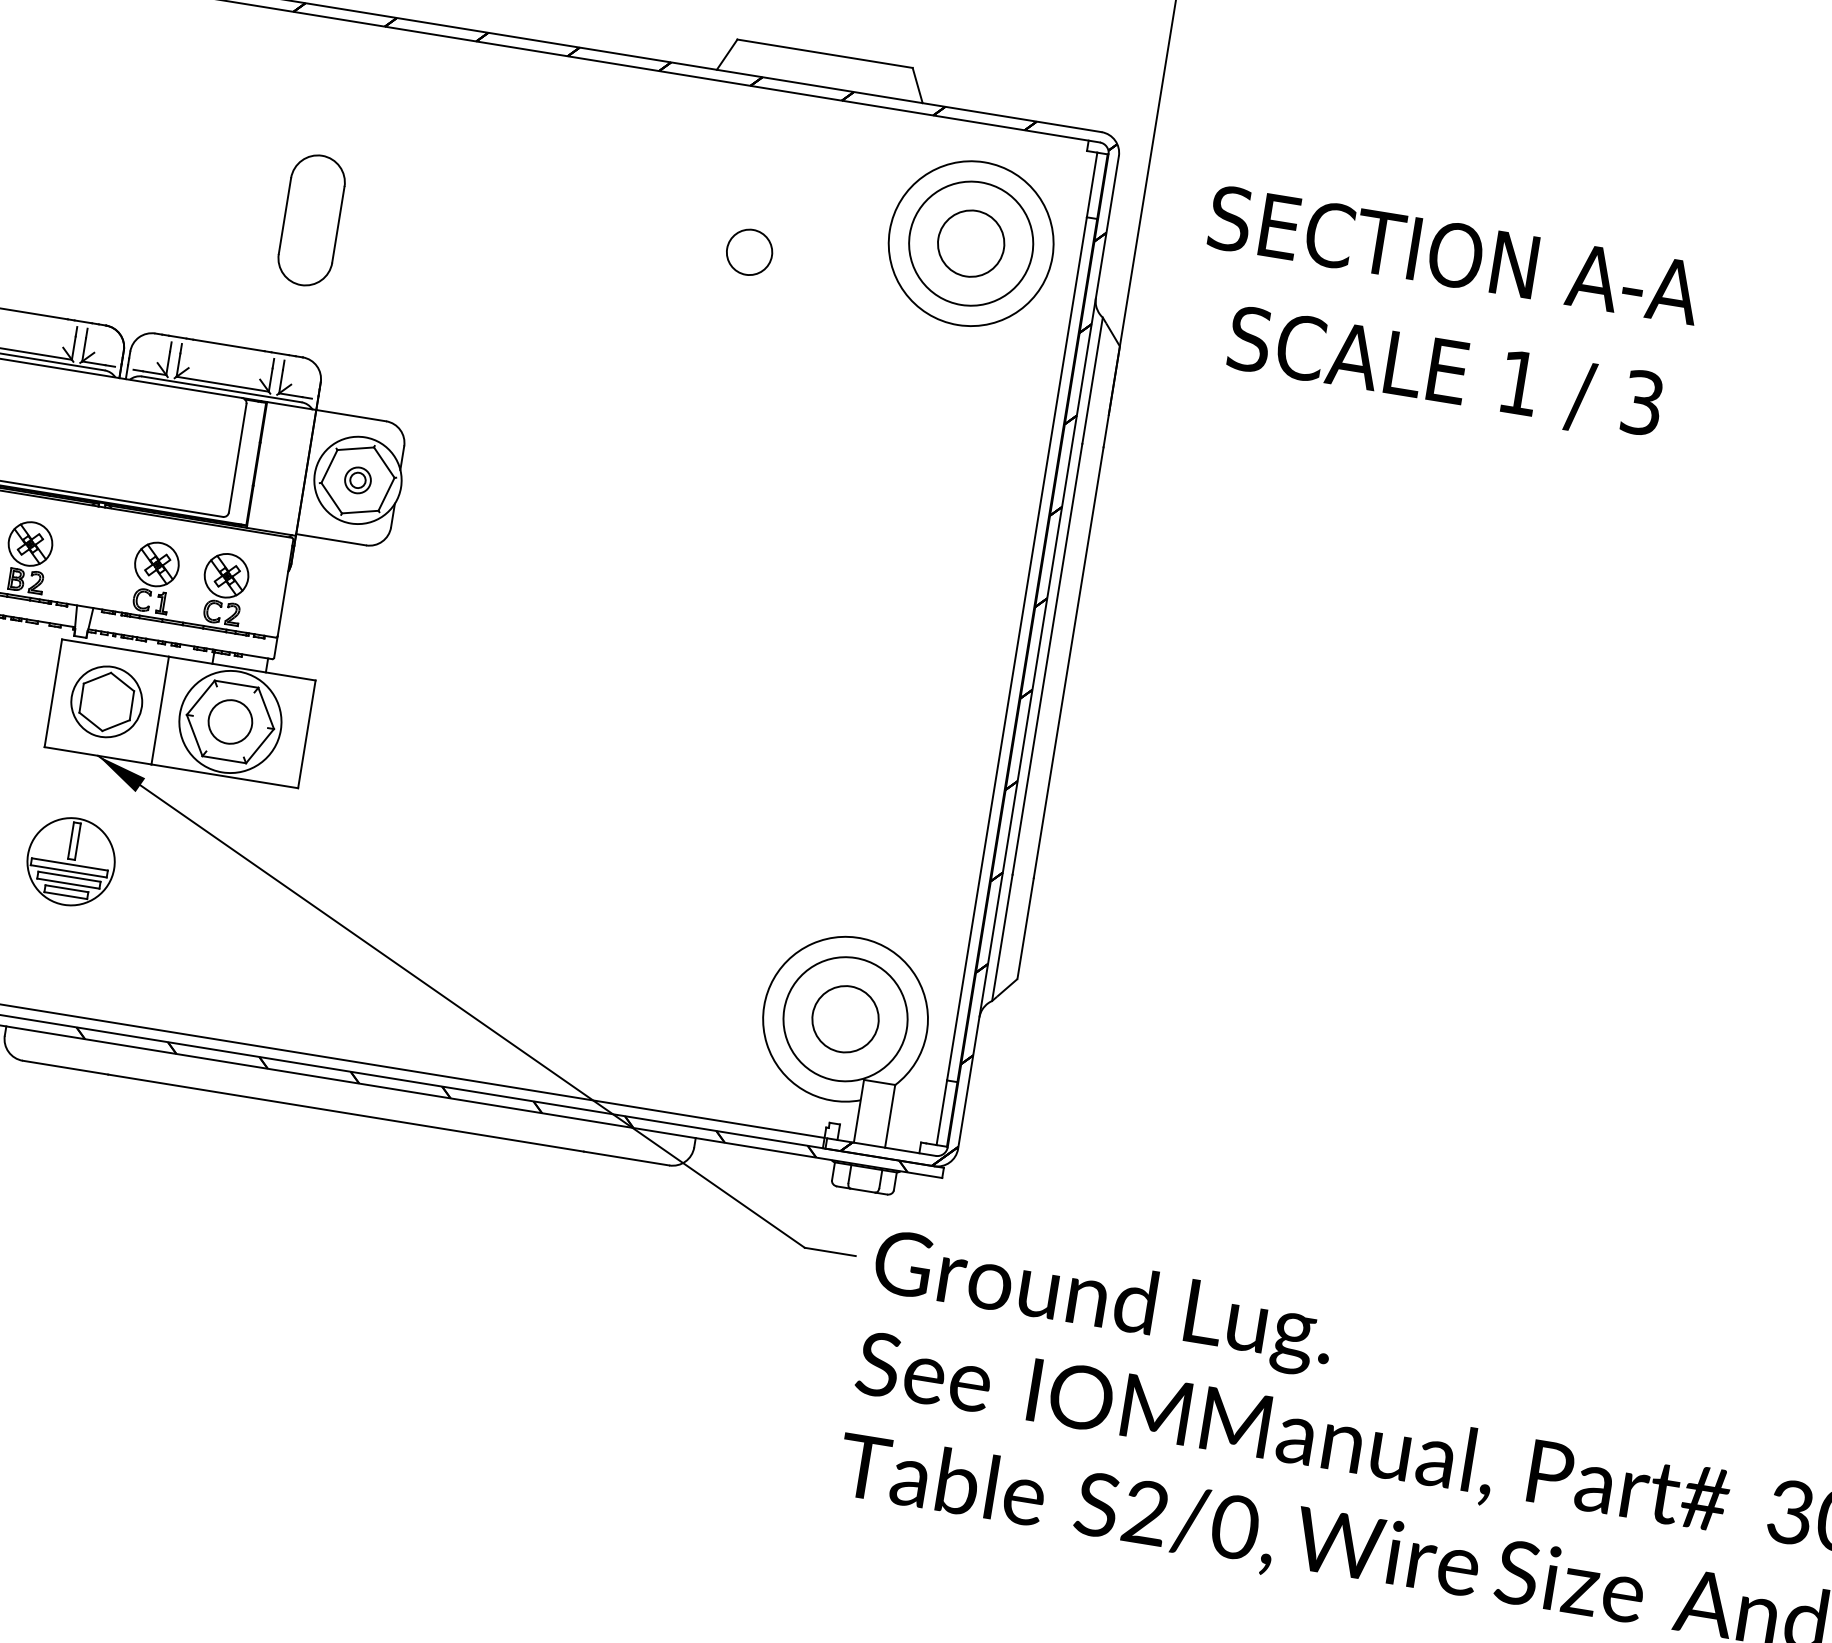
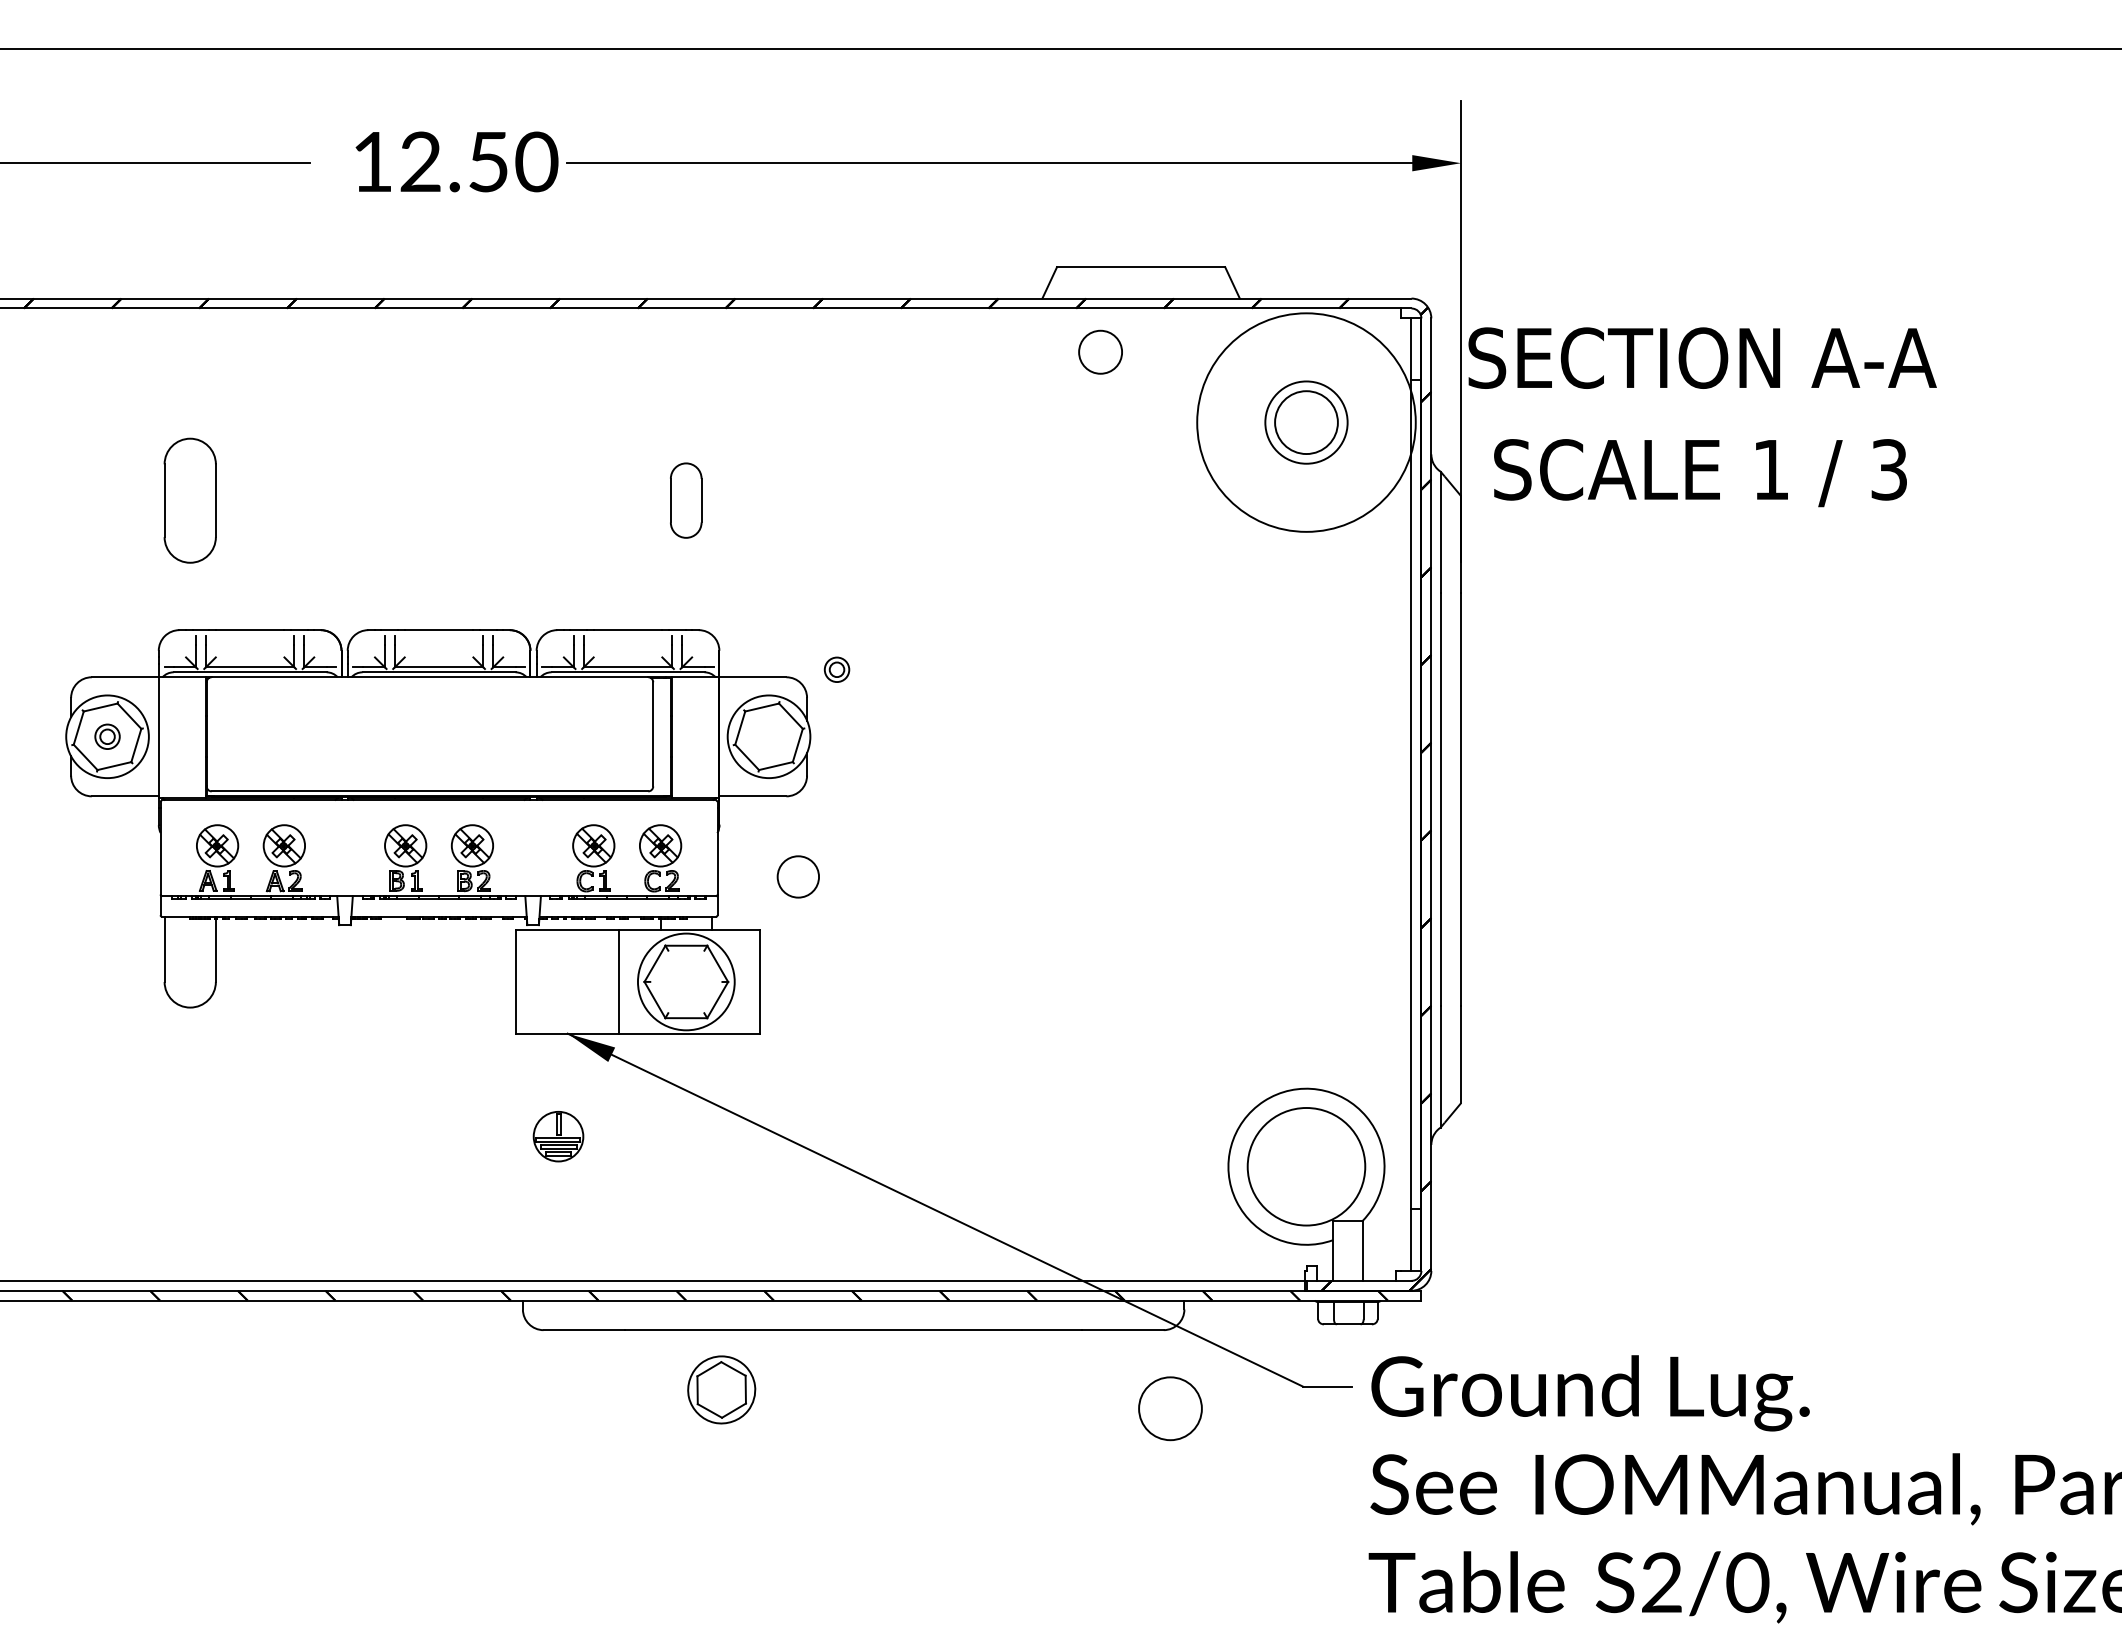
part: (310, 220) -> (685, 500), size x0.6
circle: (971, 243) -> (1306, 422), size x0.7
circle: (971, 243) -> (1306, 422), size x1.4
circle: (749, 251) -> (1100, 351), moved
text: (1455, 254) -> (1702, 357), moved
text: (1445, 374) -> (1700, 473), moved
part: (357, 480) -> (836, 669), moved
part: (106, 701) -> (721, 1389), moved
circle: (229, 721) -> (797, 876), moved
part: (71, 861) -> (558, 1136), size x0.6
circle: (845, 1018) -> (1170, 1408), moved

